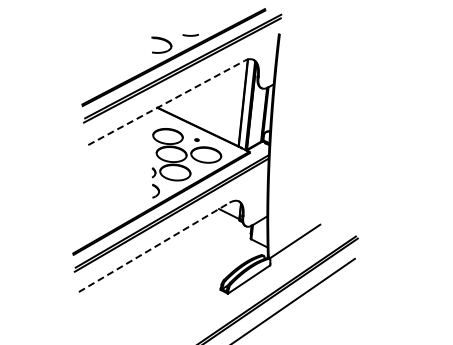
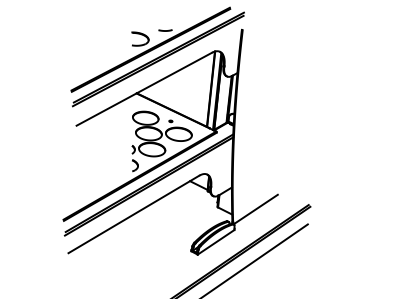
line: (166, 103) -> (144, 89), dashed -> solid
line: (154, 247) -> (134, 214), dashed -> solid

